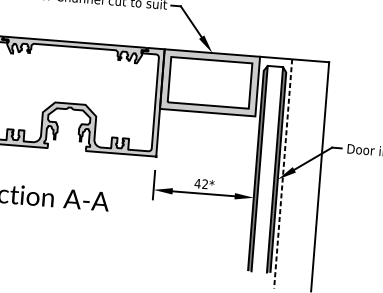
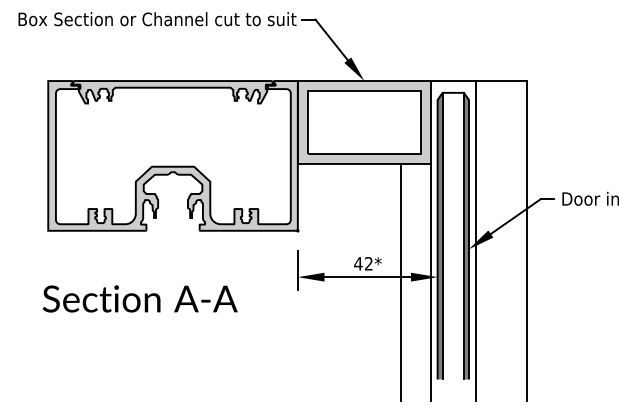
line: (283, 173) -> (475, 240), dashed -> solid
line: (226, 199) -> (400, 282), added
line: (248, 201) -> (430, 282), added

